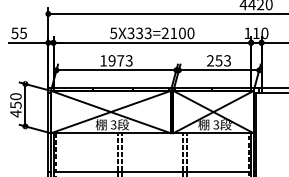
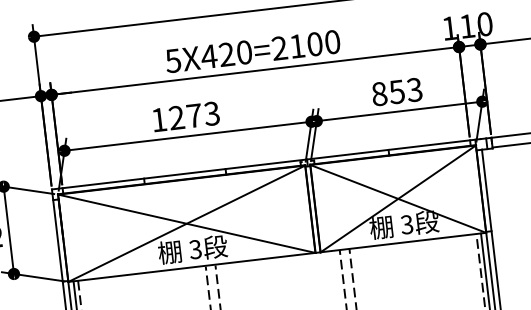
text: (139, 33) -> (226, 54), 5X333=2100 -> 5X420=2100
text: (111, 60) -> (175, 117), 1973 -> 1273
text: (210, 60) -> (379, 93), 253 -> 853

